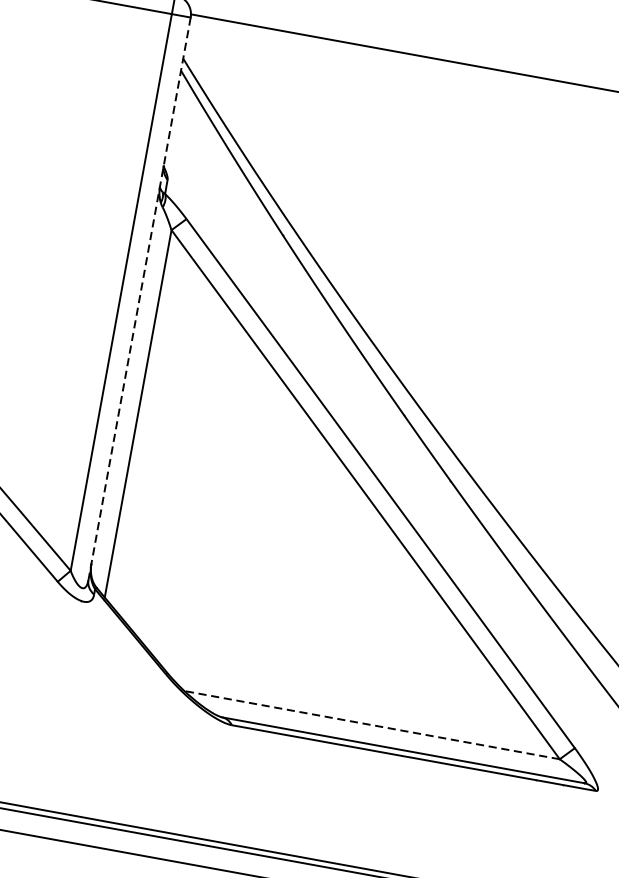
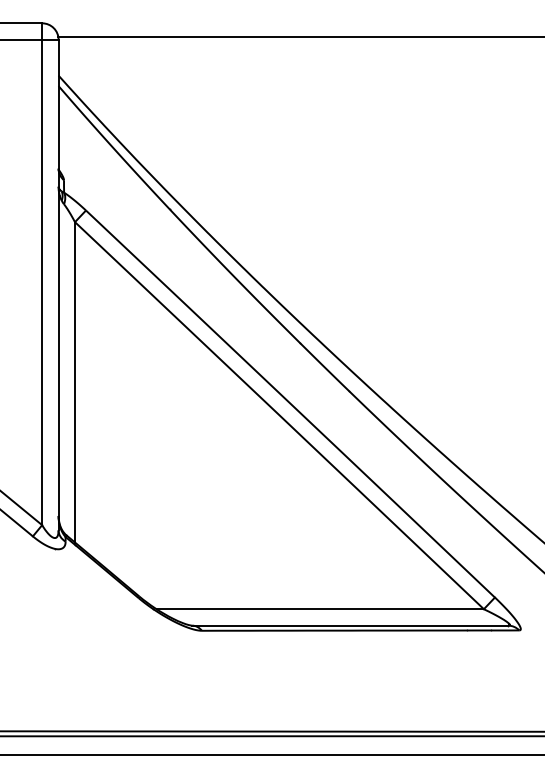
line: (139, 299) -> (58, 285), dashed -> solid
line: (372, 725) -> (320, 609), dashed -> solid

